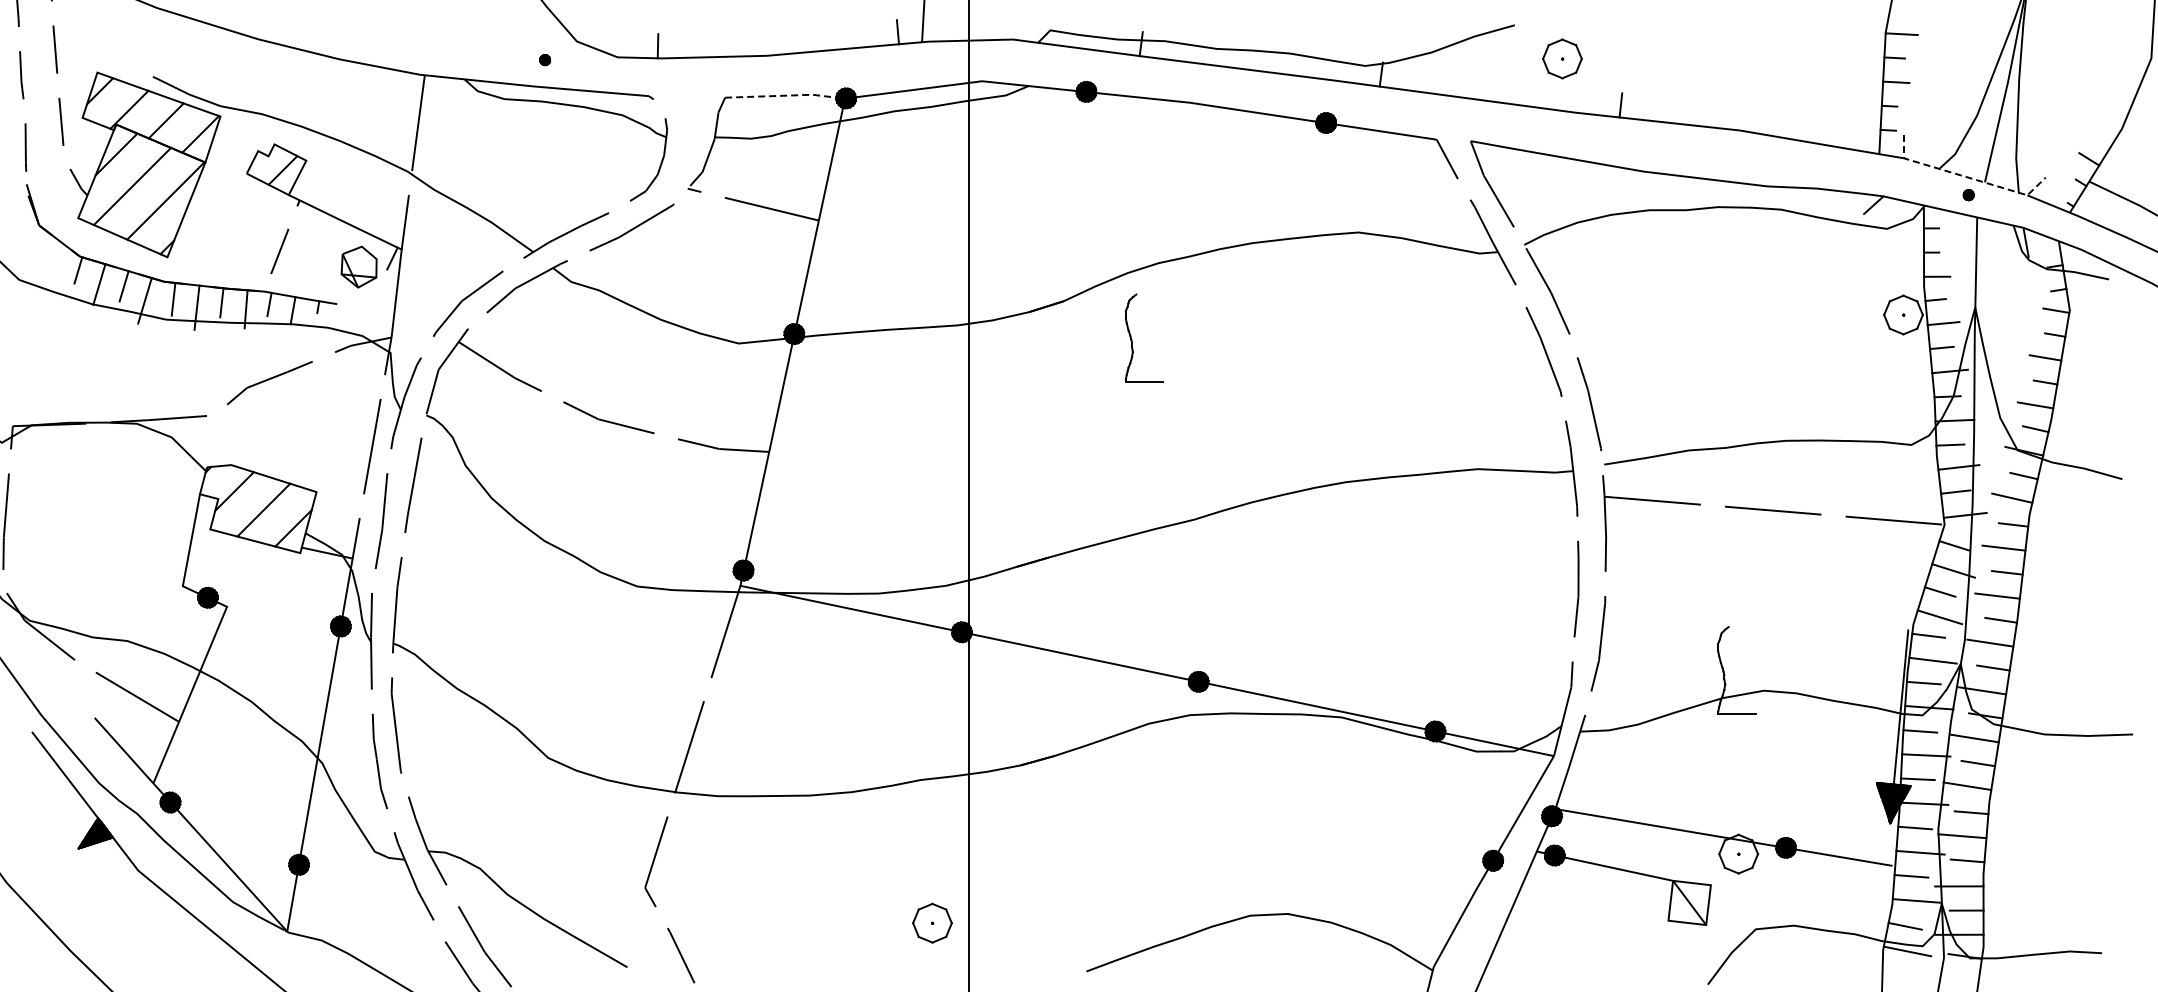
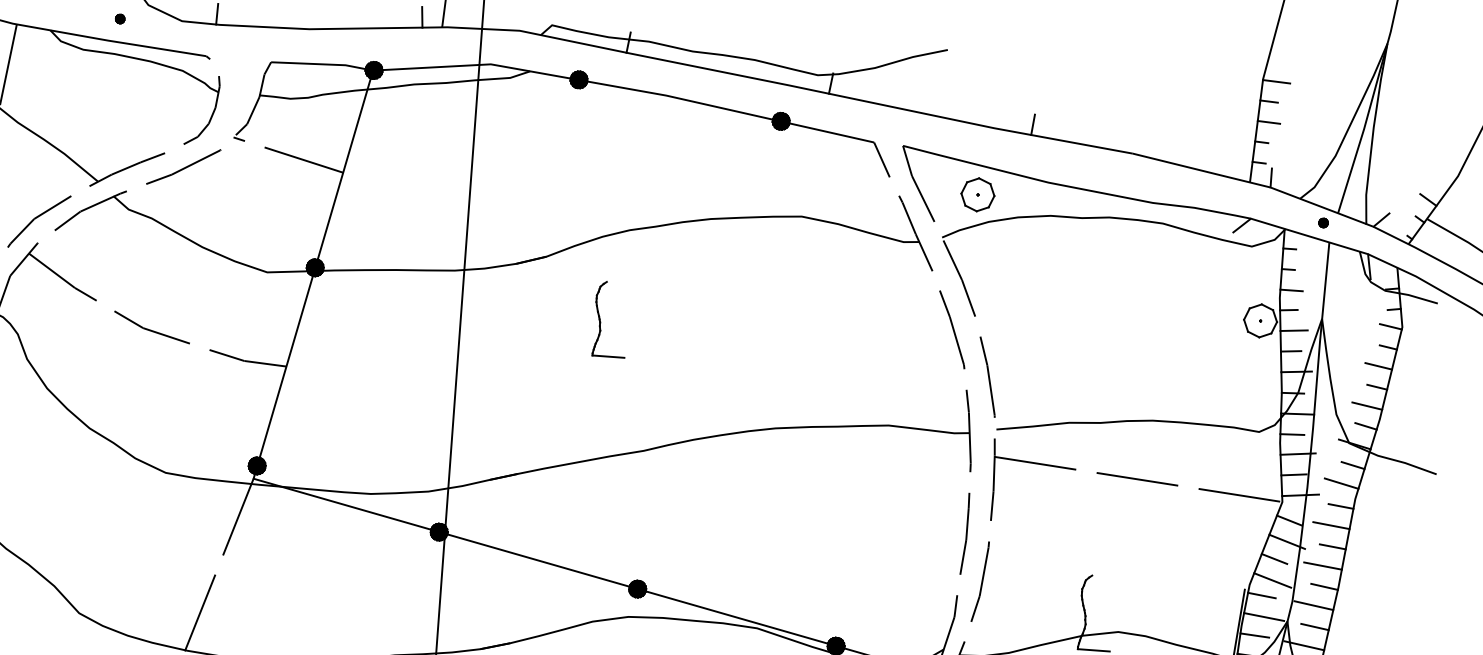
part: (1562, 58) -> (977, 194), moved
line: (785, 95) -> (322, 64), dashed -> solid
line: (1966, 177) -> (1322, 207), dashed -> solid
part: (1132, 339) -> (600, 319), moved

